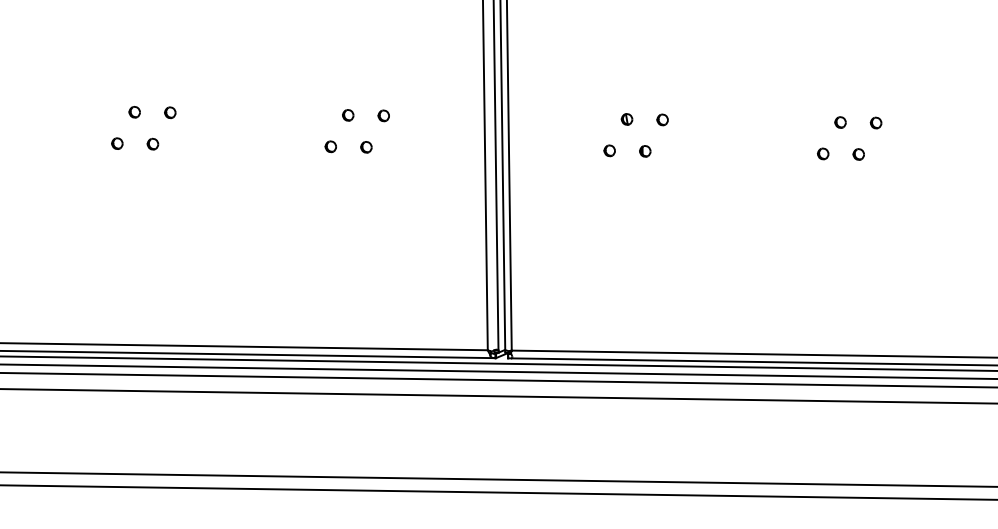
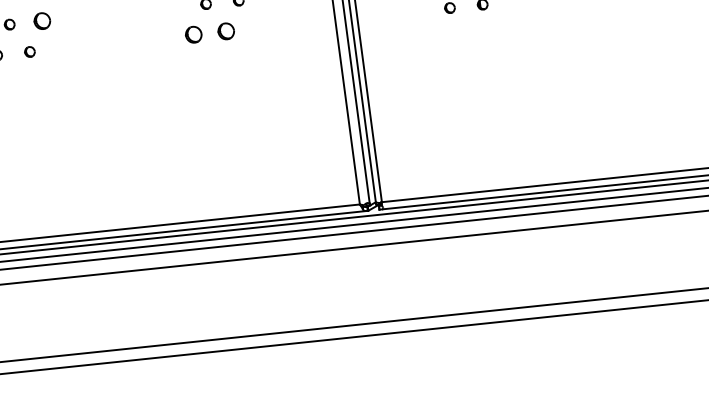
part: (170, 112) -> (42, 20), size x1.6
part: (330, 146) -> (193, 34), size x1.6
part: (366, 147) -> (226, 31), size x1.6

